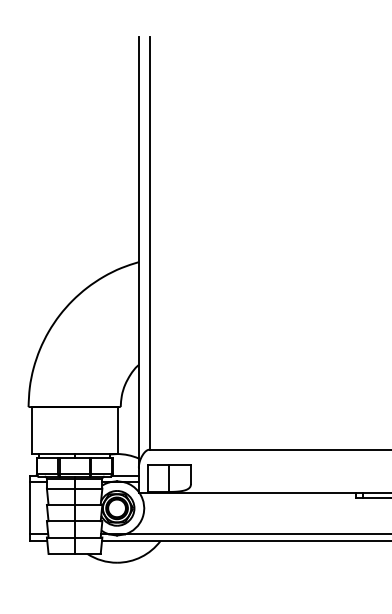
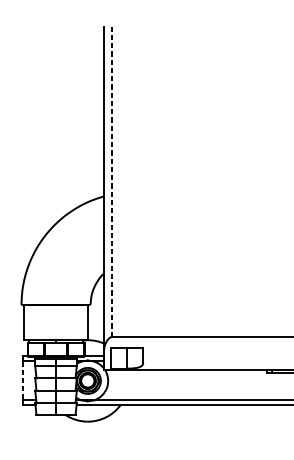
line: (149, 243) -> (112, 182), solid -> dashed
line: (30, 508) -> (22, 381), solid -> dashed

